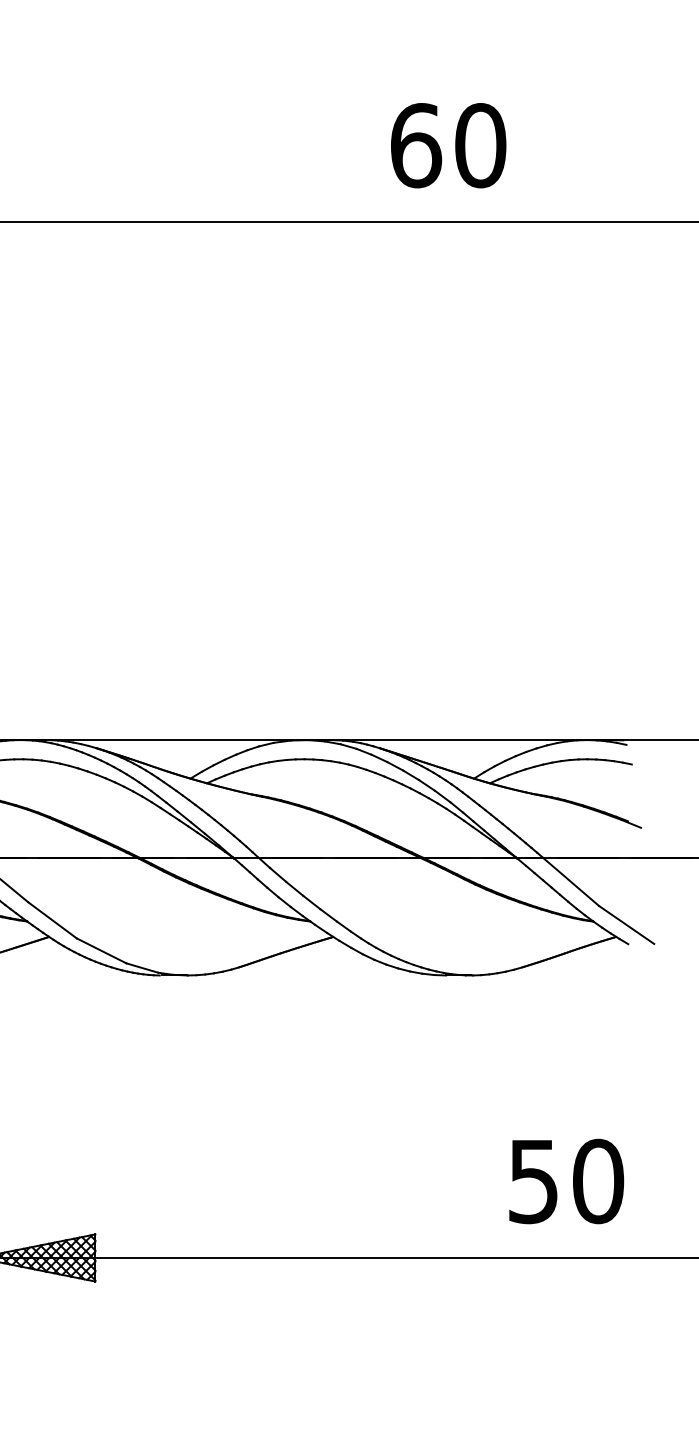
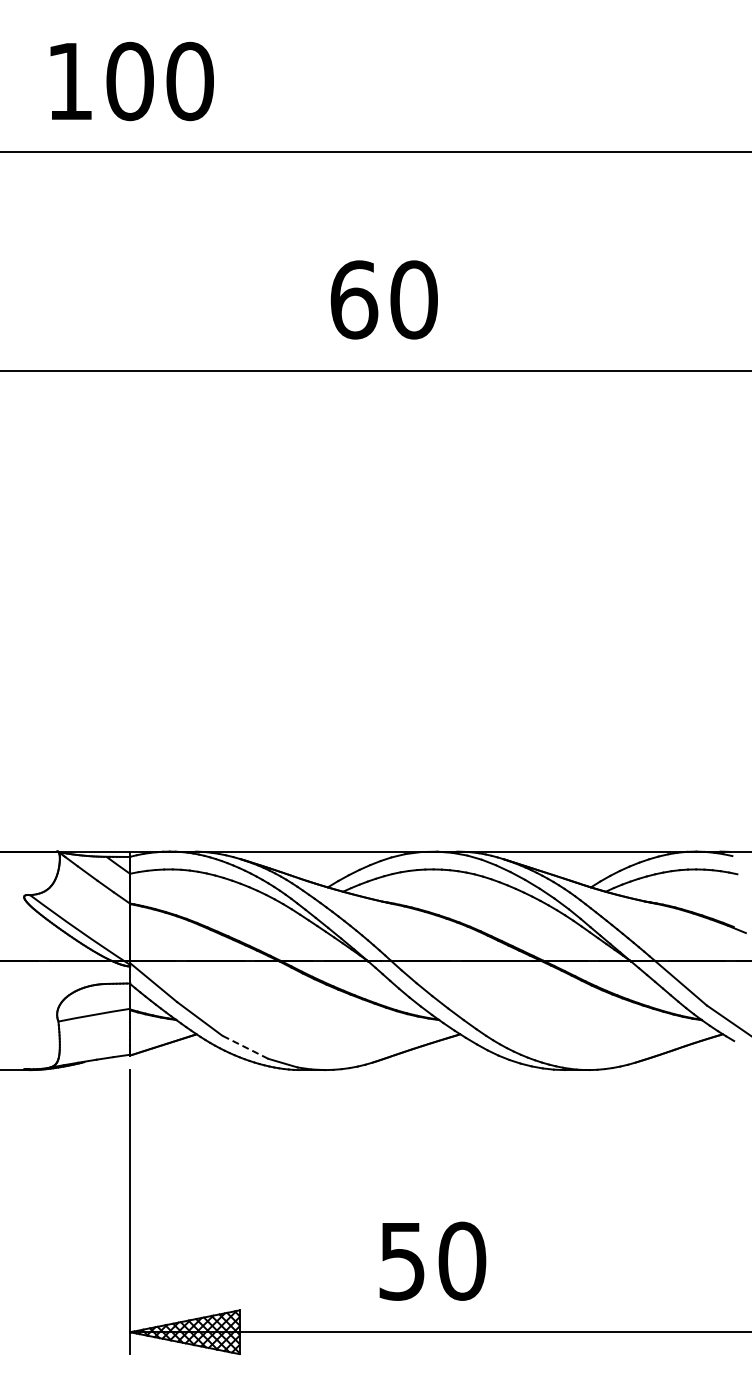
text: (447, 145) -> (383, 299), moved
line: (101, 951) -> (245, 1047), solid -> dashed
text: (566, 1180) -> (432, 1260), moved

